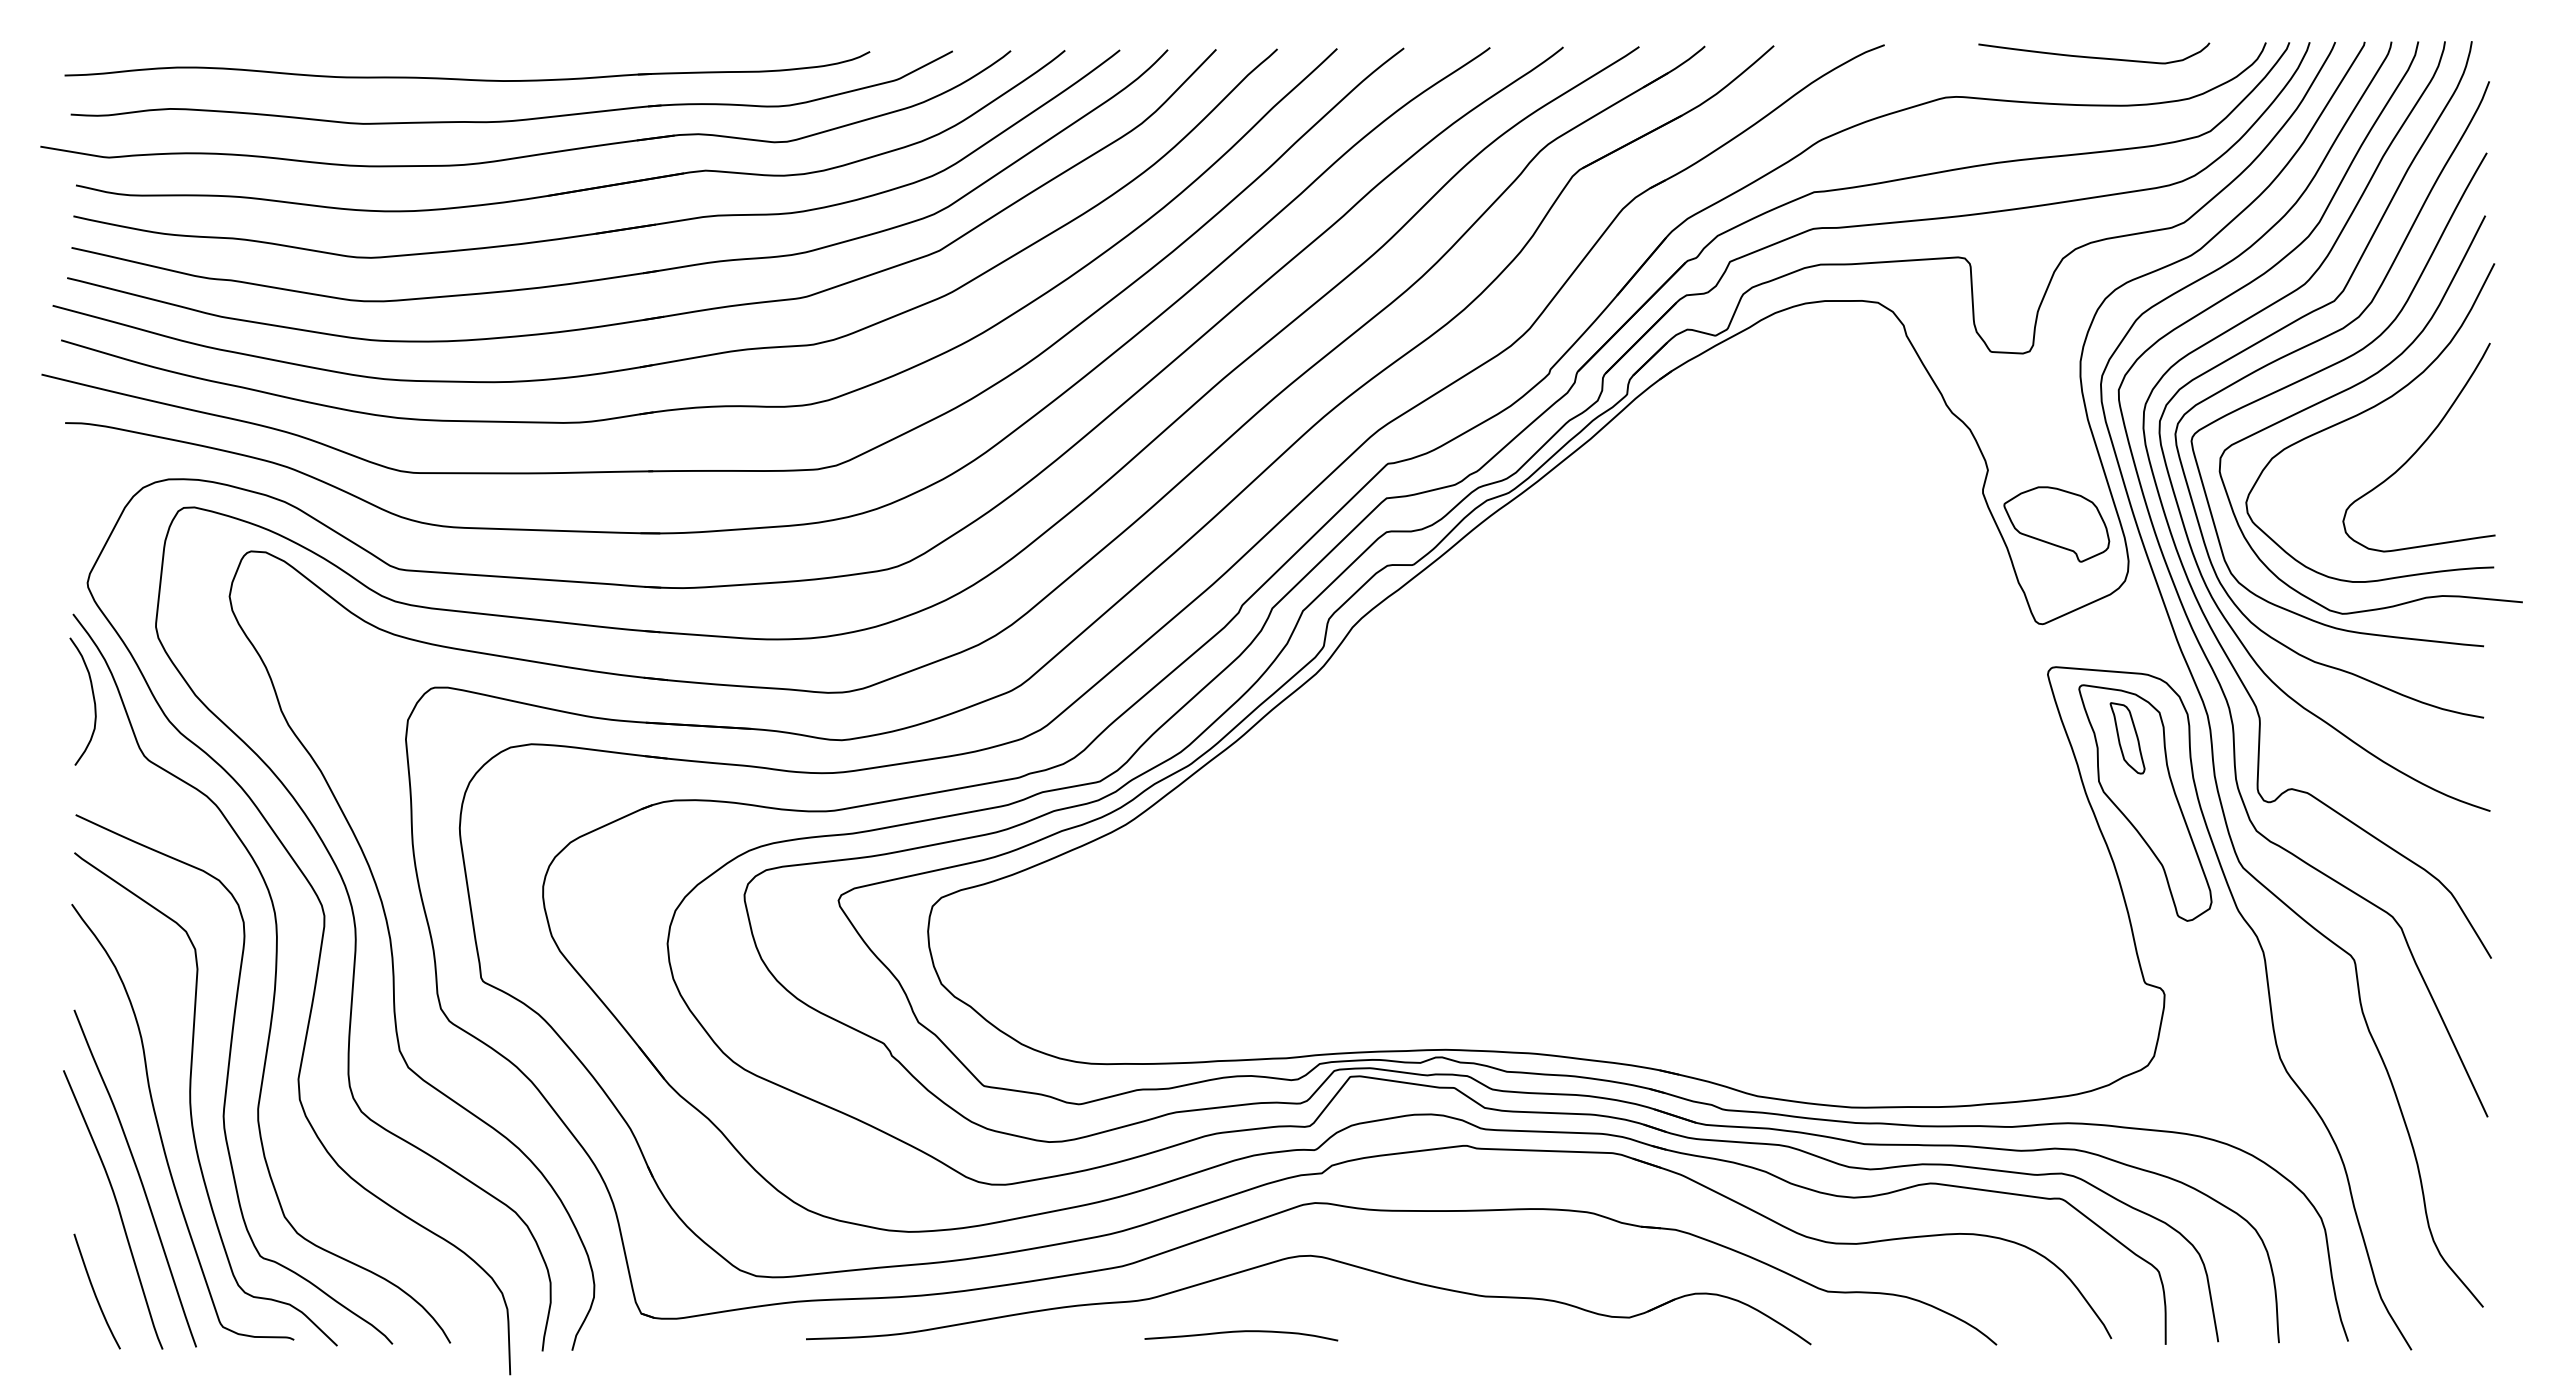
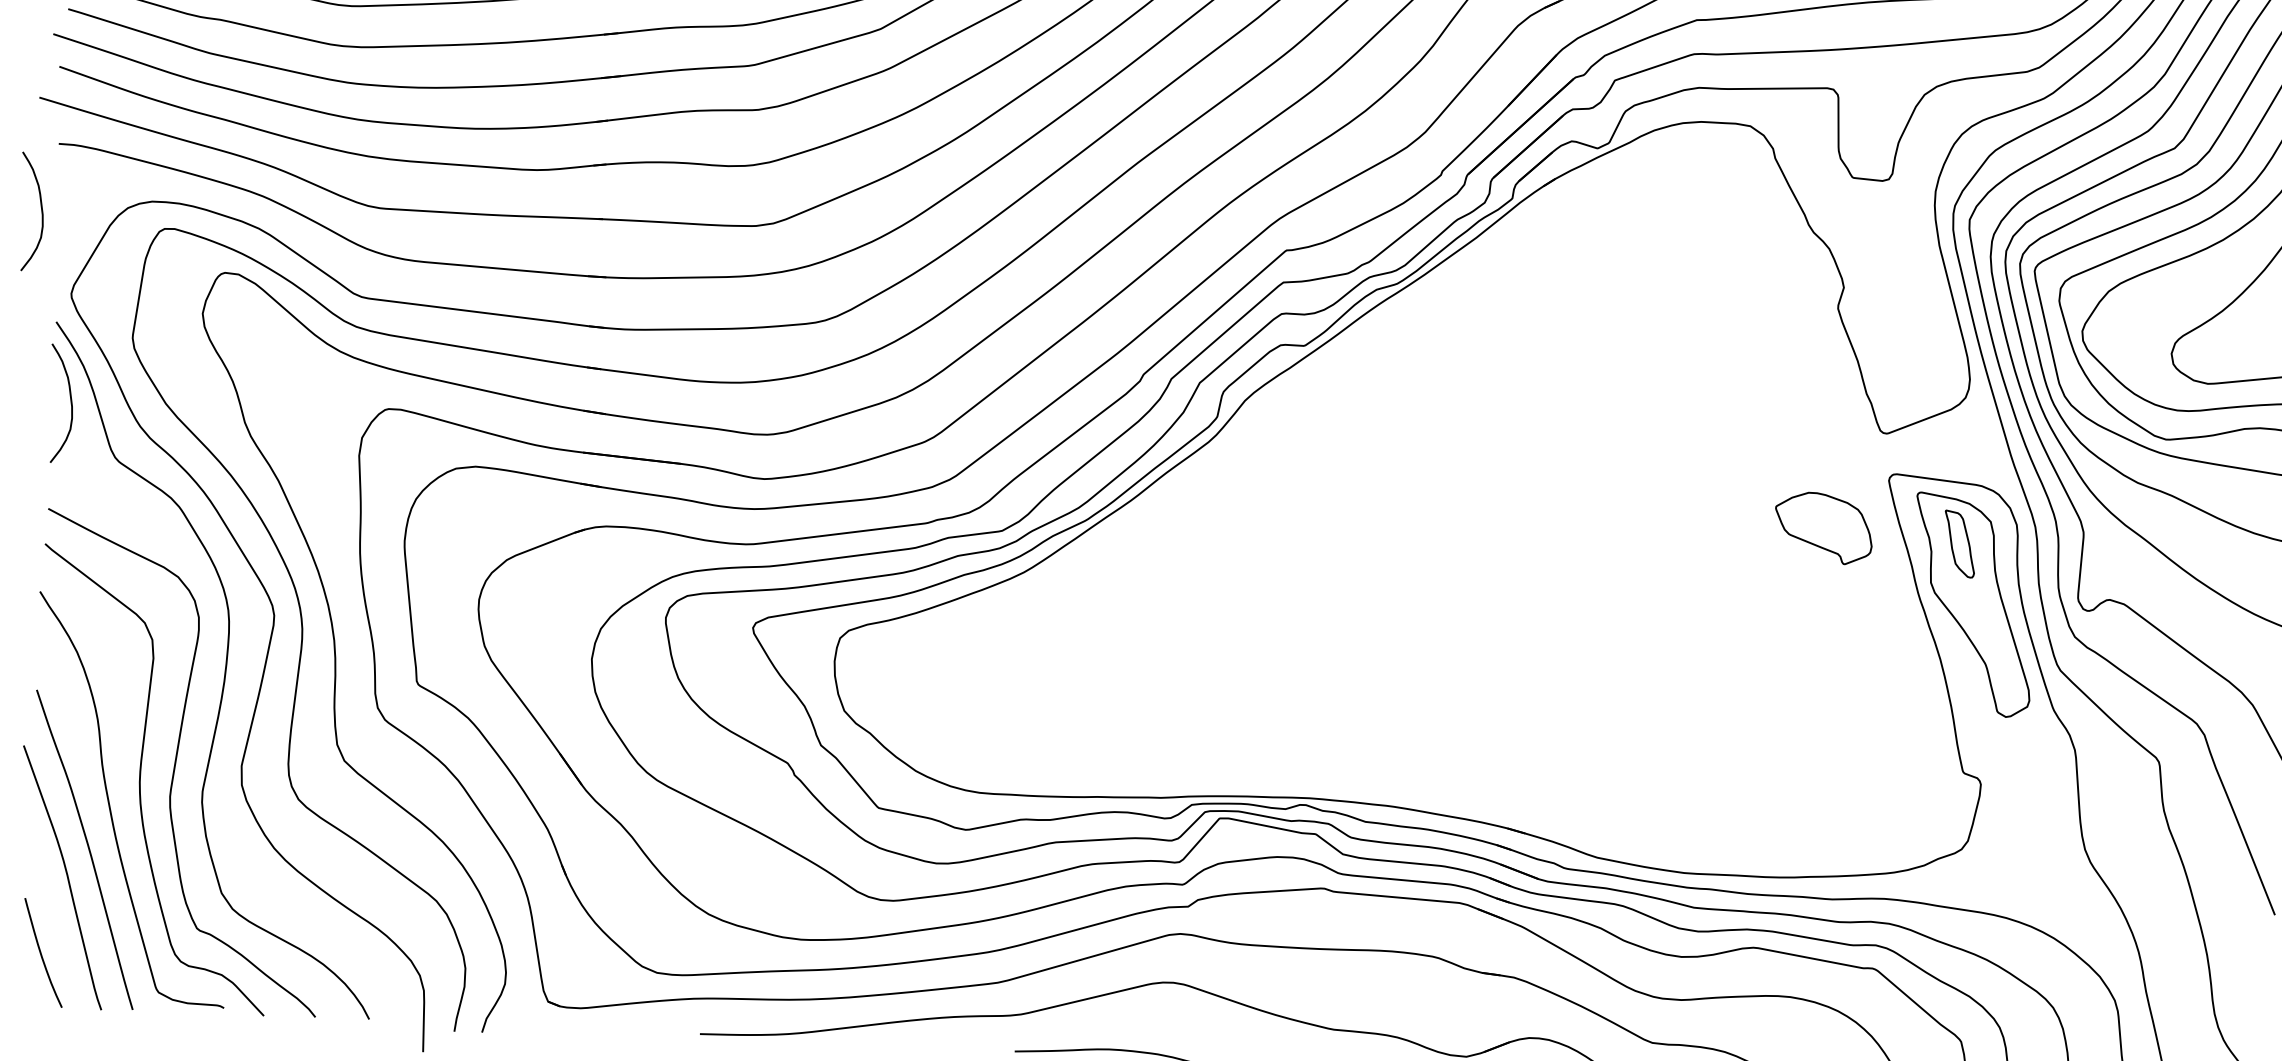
curve: (50, 497) -> (41, 212), added
part: (2056, 524) -> (1823, 528), moved

